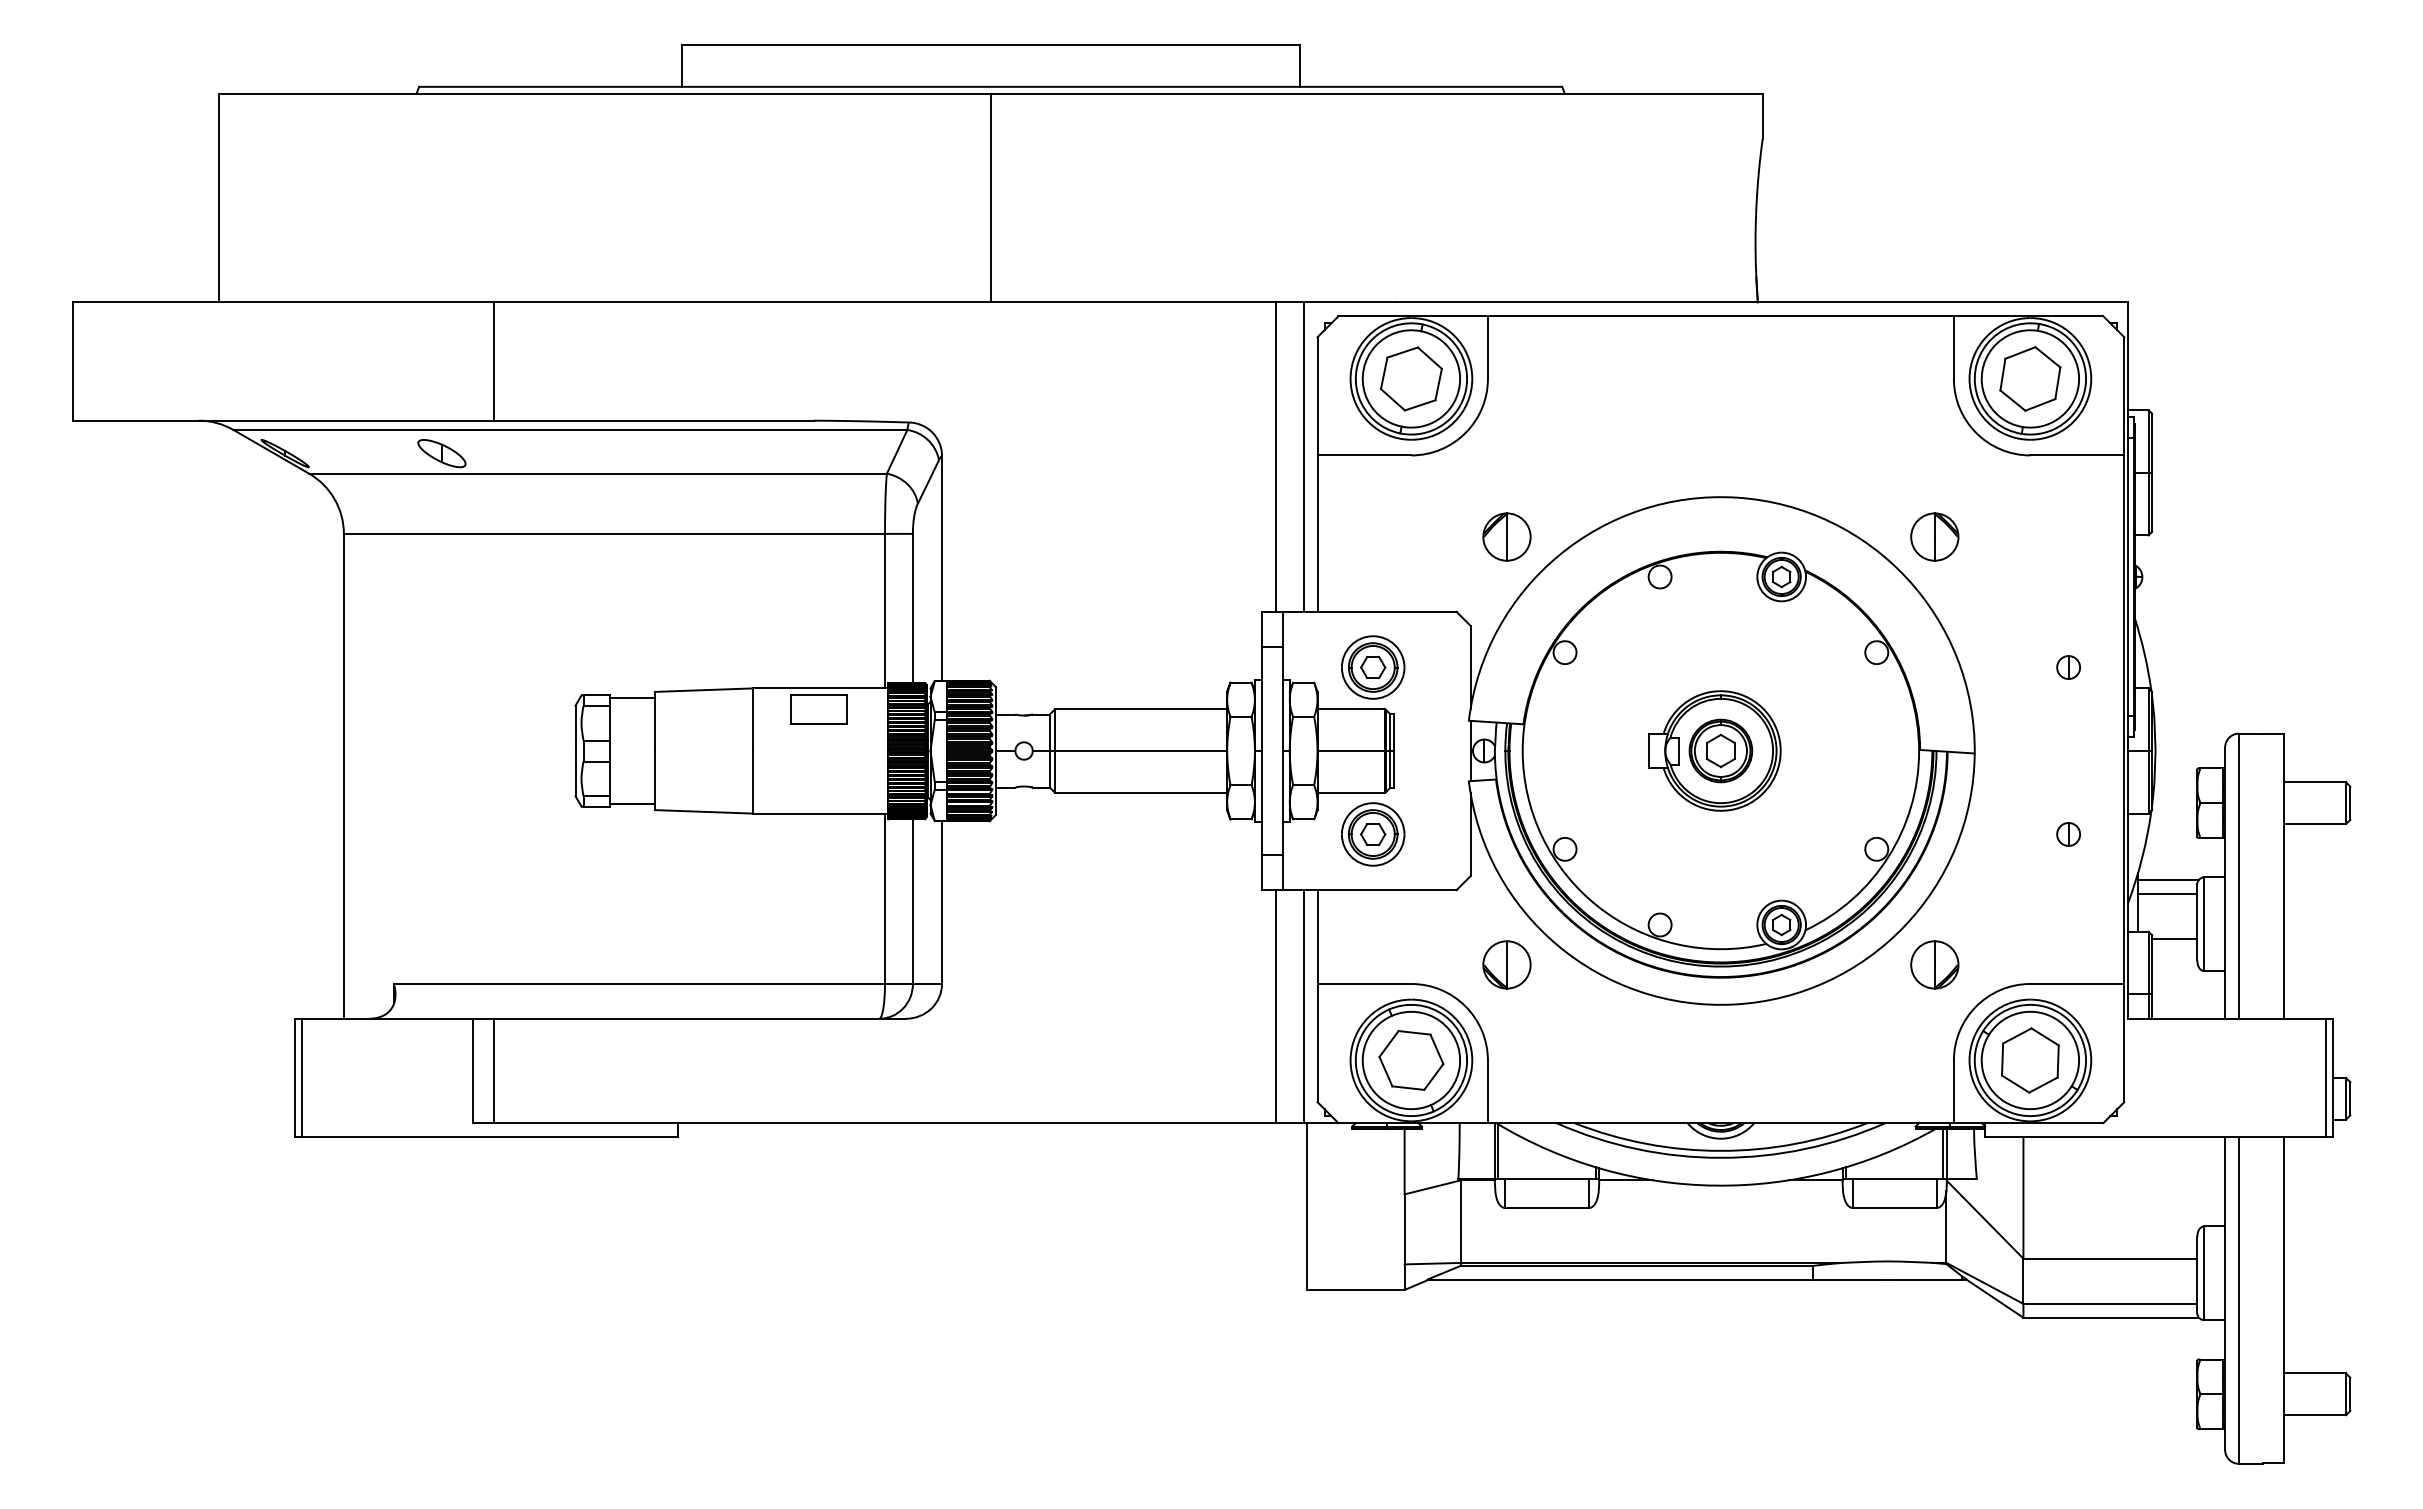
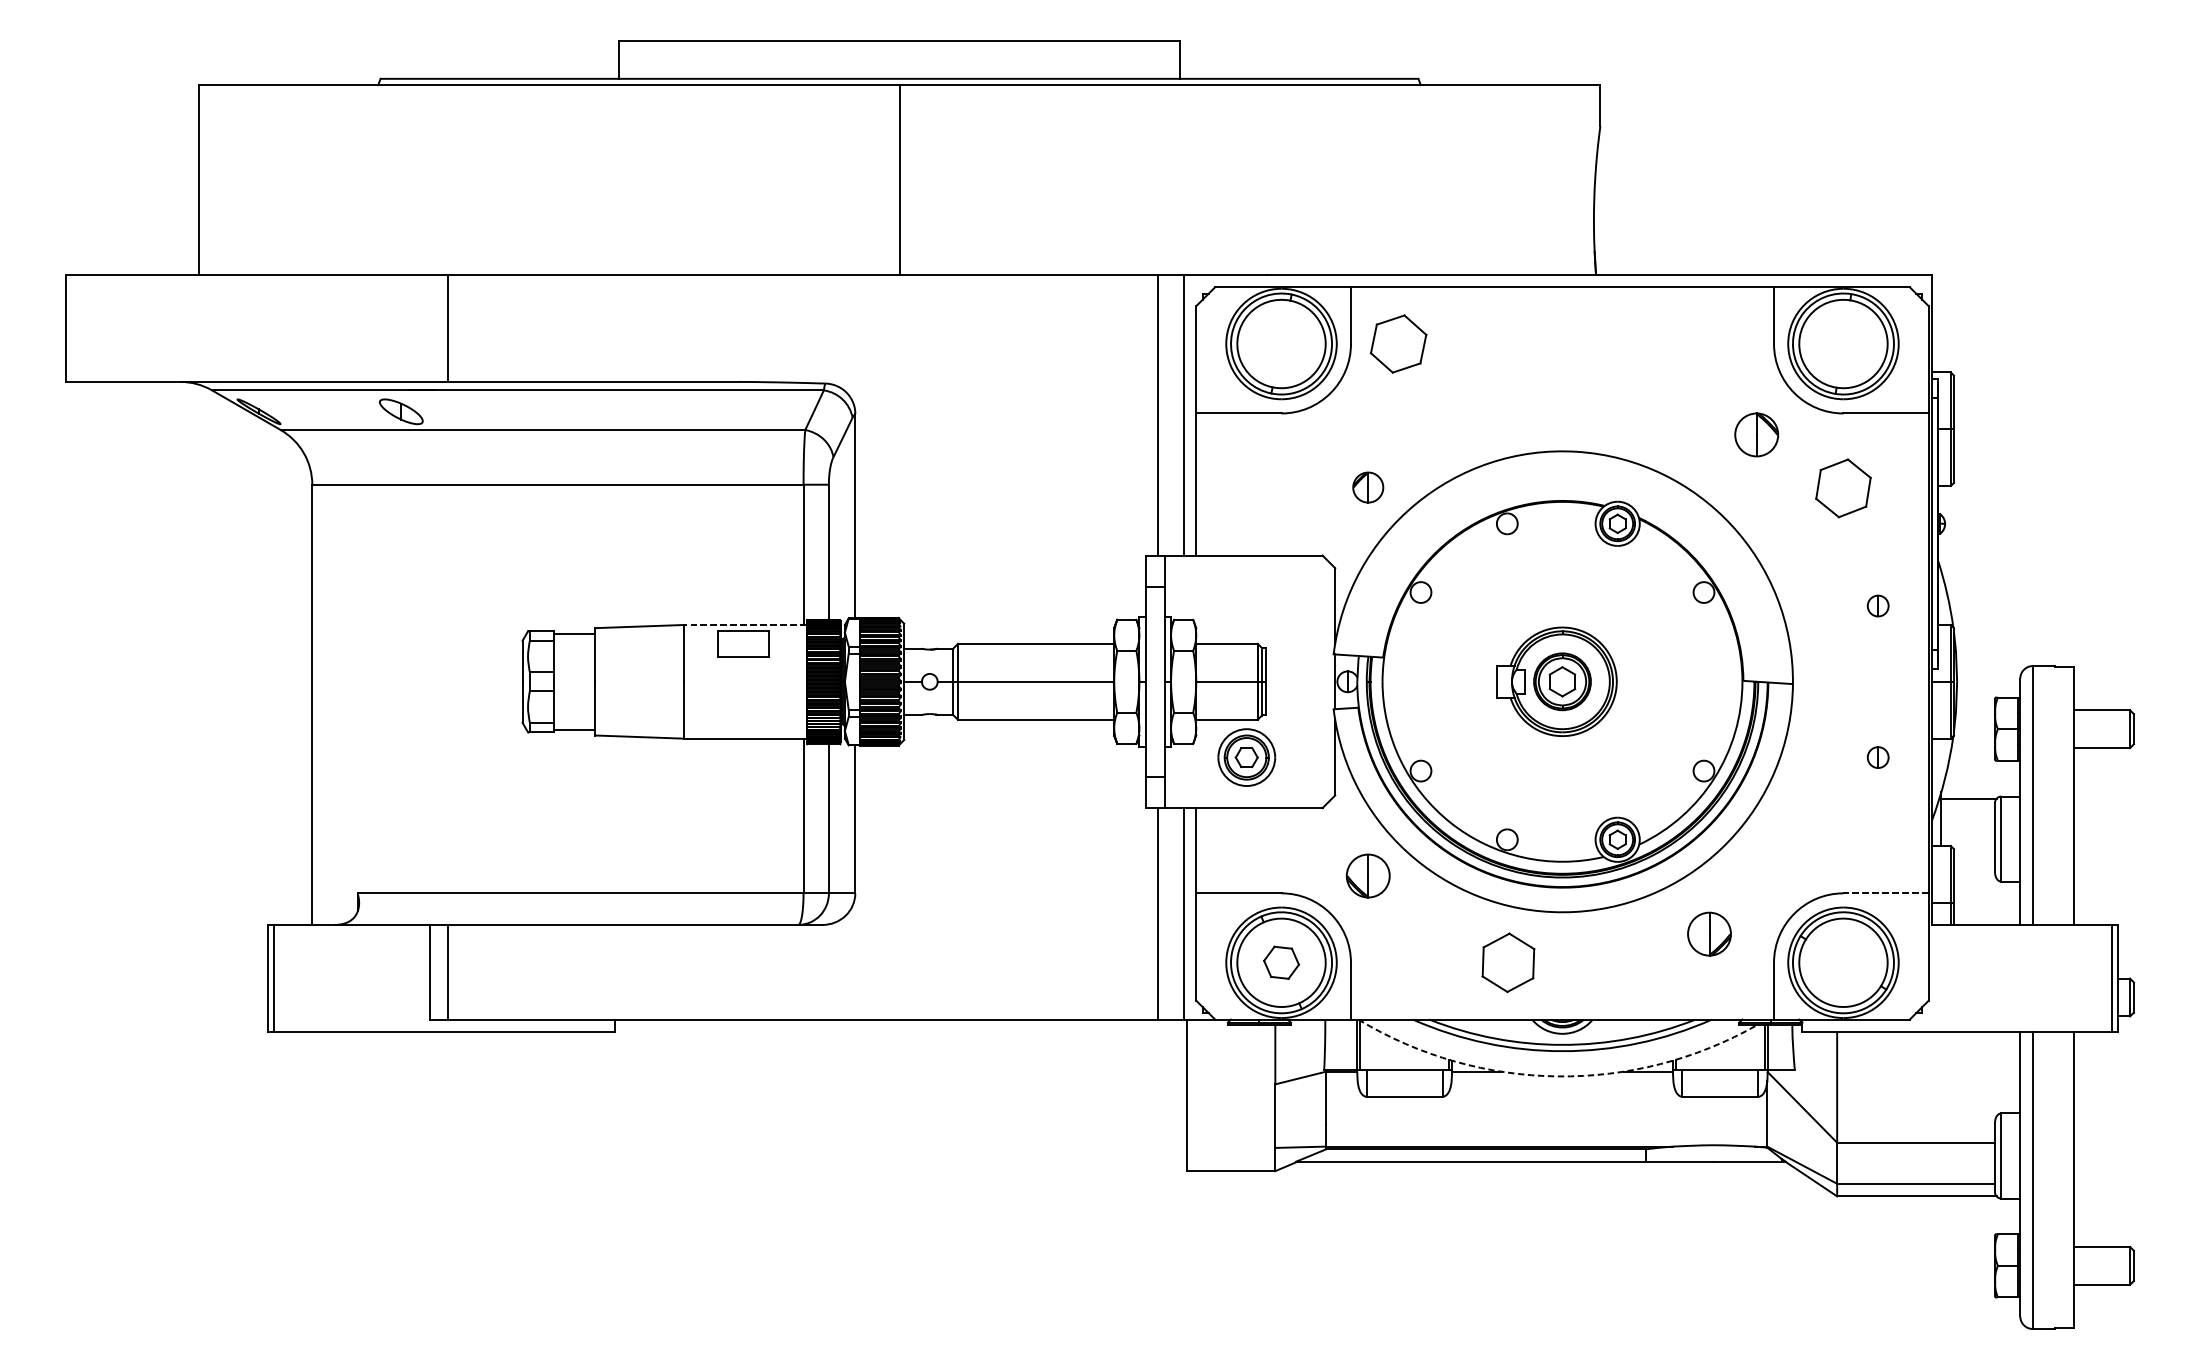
part: (1410, 378) -> (1397, 343), moved
part: (2030, 378) -> (1843, 487), moved
part: (1506, 536) -> (1367, 487), size x0.7
part: (1934, 536) -> (1756, 434), moved
part: (1373, 667) -> (1247, 606), removed
line: (820, 688) -> (745, 625), solid -> dashed
line: (2167, 893) -> (1967, 811), removed
line: (2174, 938) -> (1974, 852), removed
part: (1934, 964) -> (1709, 933), moved
line: (2077, 983) -> (1886, 892), solid -> dashed
part: (1411, 1060) -> (1281, 962), size x0.6
part: (2030, 1060) -> (1508, 962), moved
arc: (1715, 1185) -> (1557, 1076), solid -> dashed

